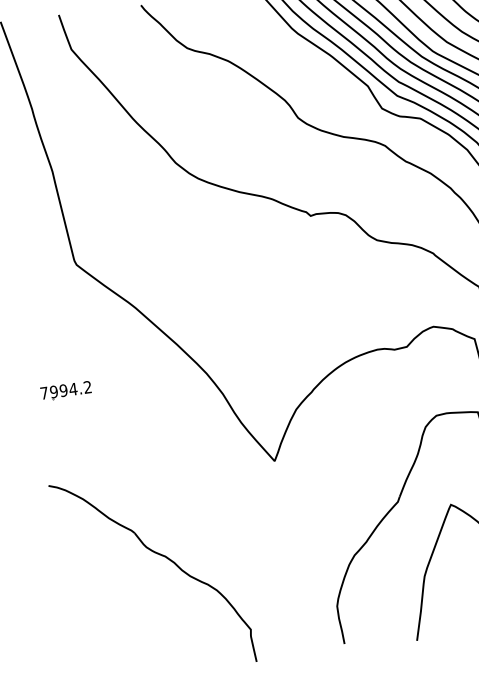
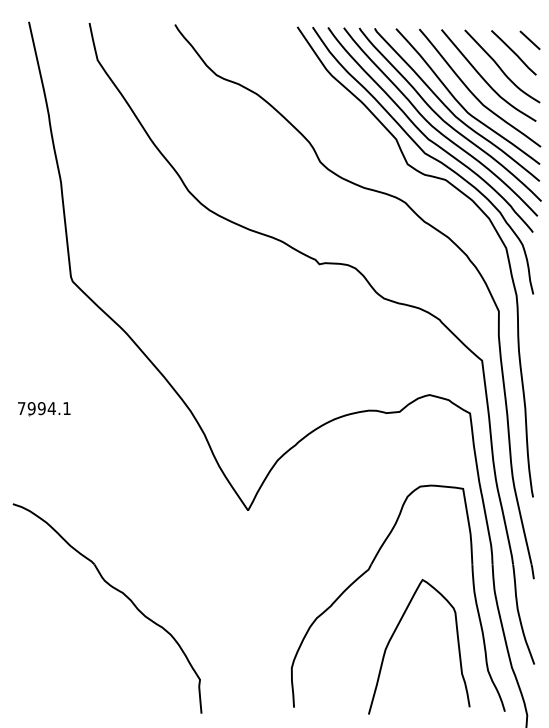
text: (87, 387) -> (66, 408), 7994.2 -> 7994.1

